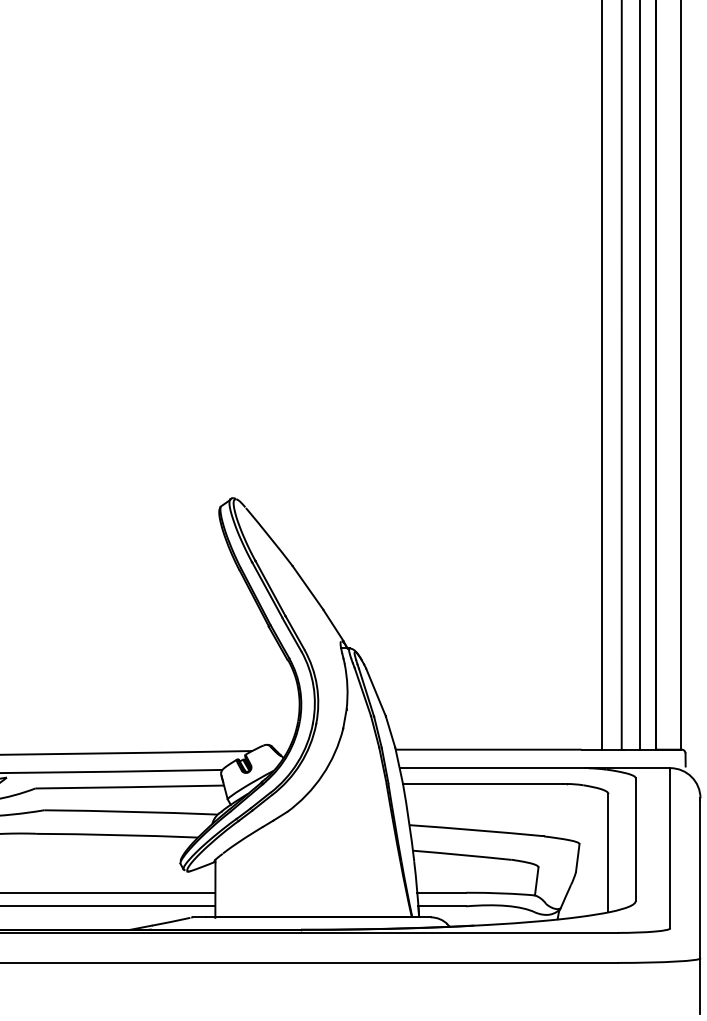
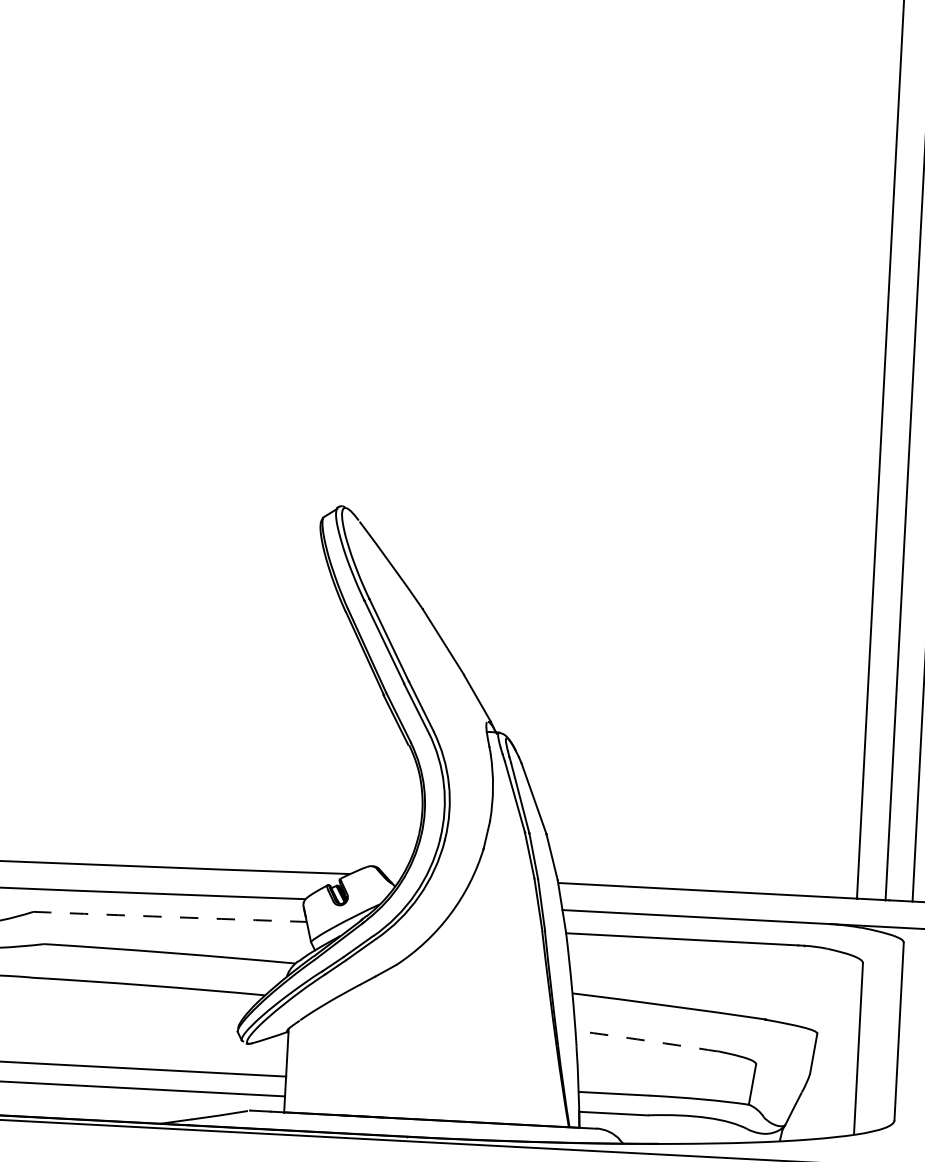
arc: (129, 787) -> (169, 917), solid -> dashed
arc: (462, 855) -> (646, 1041), solid -> dashed

